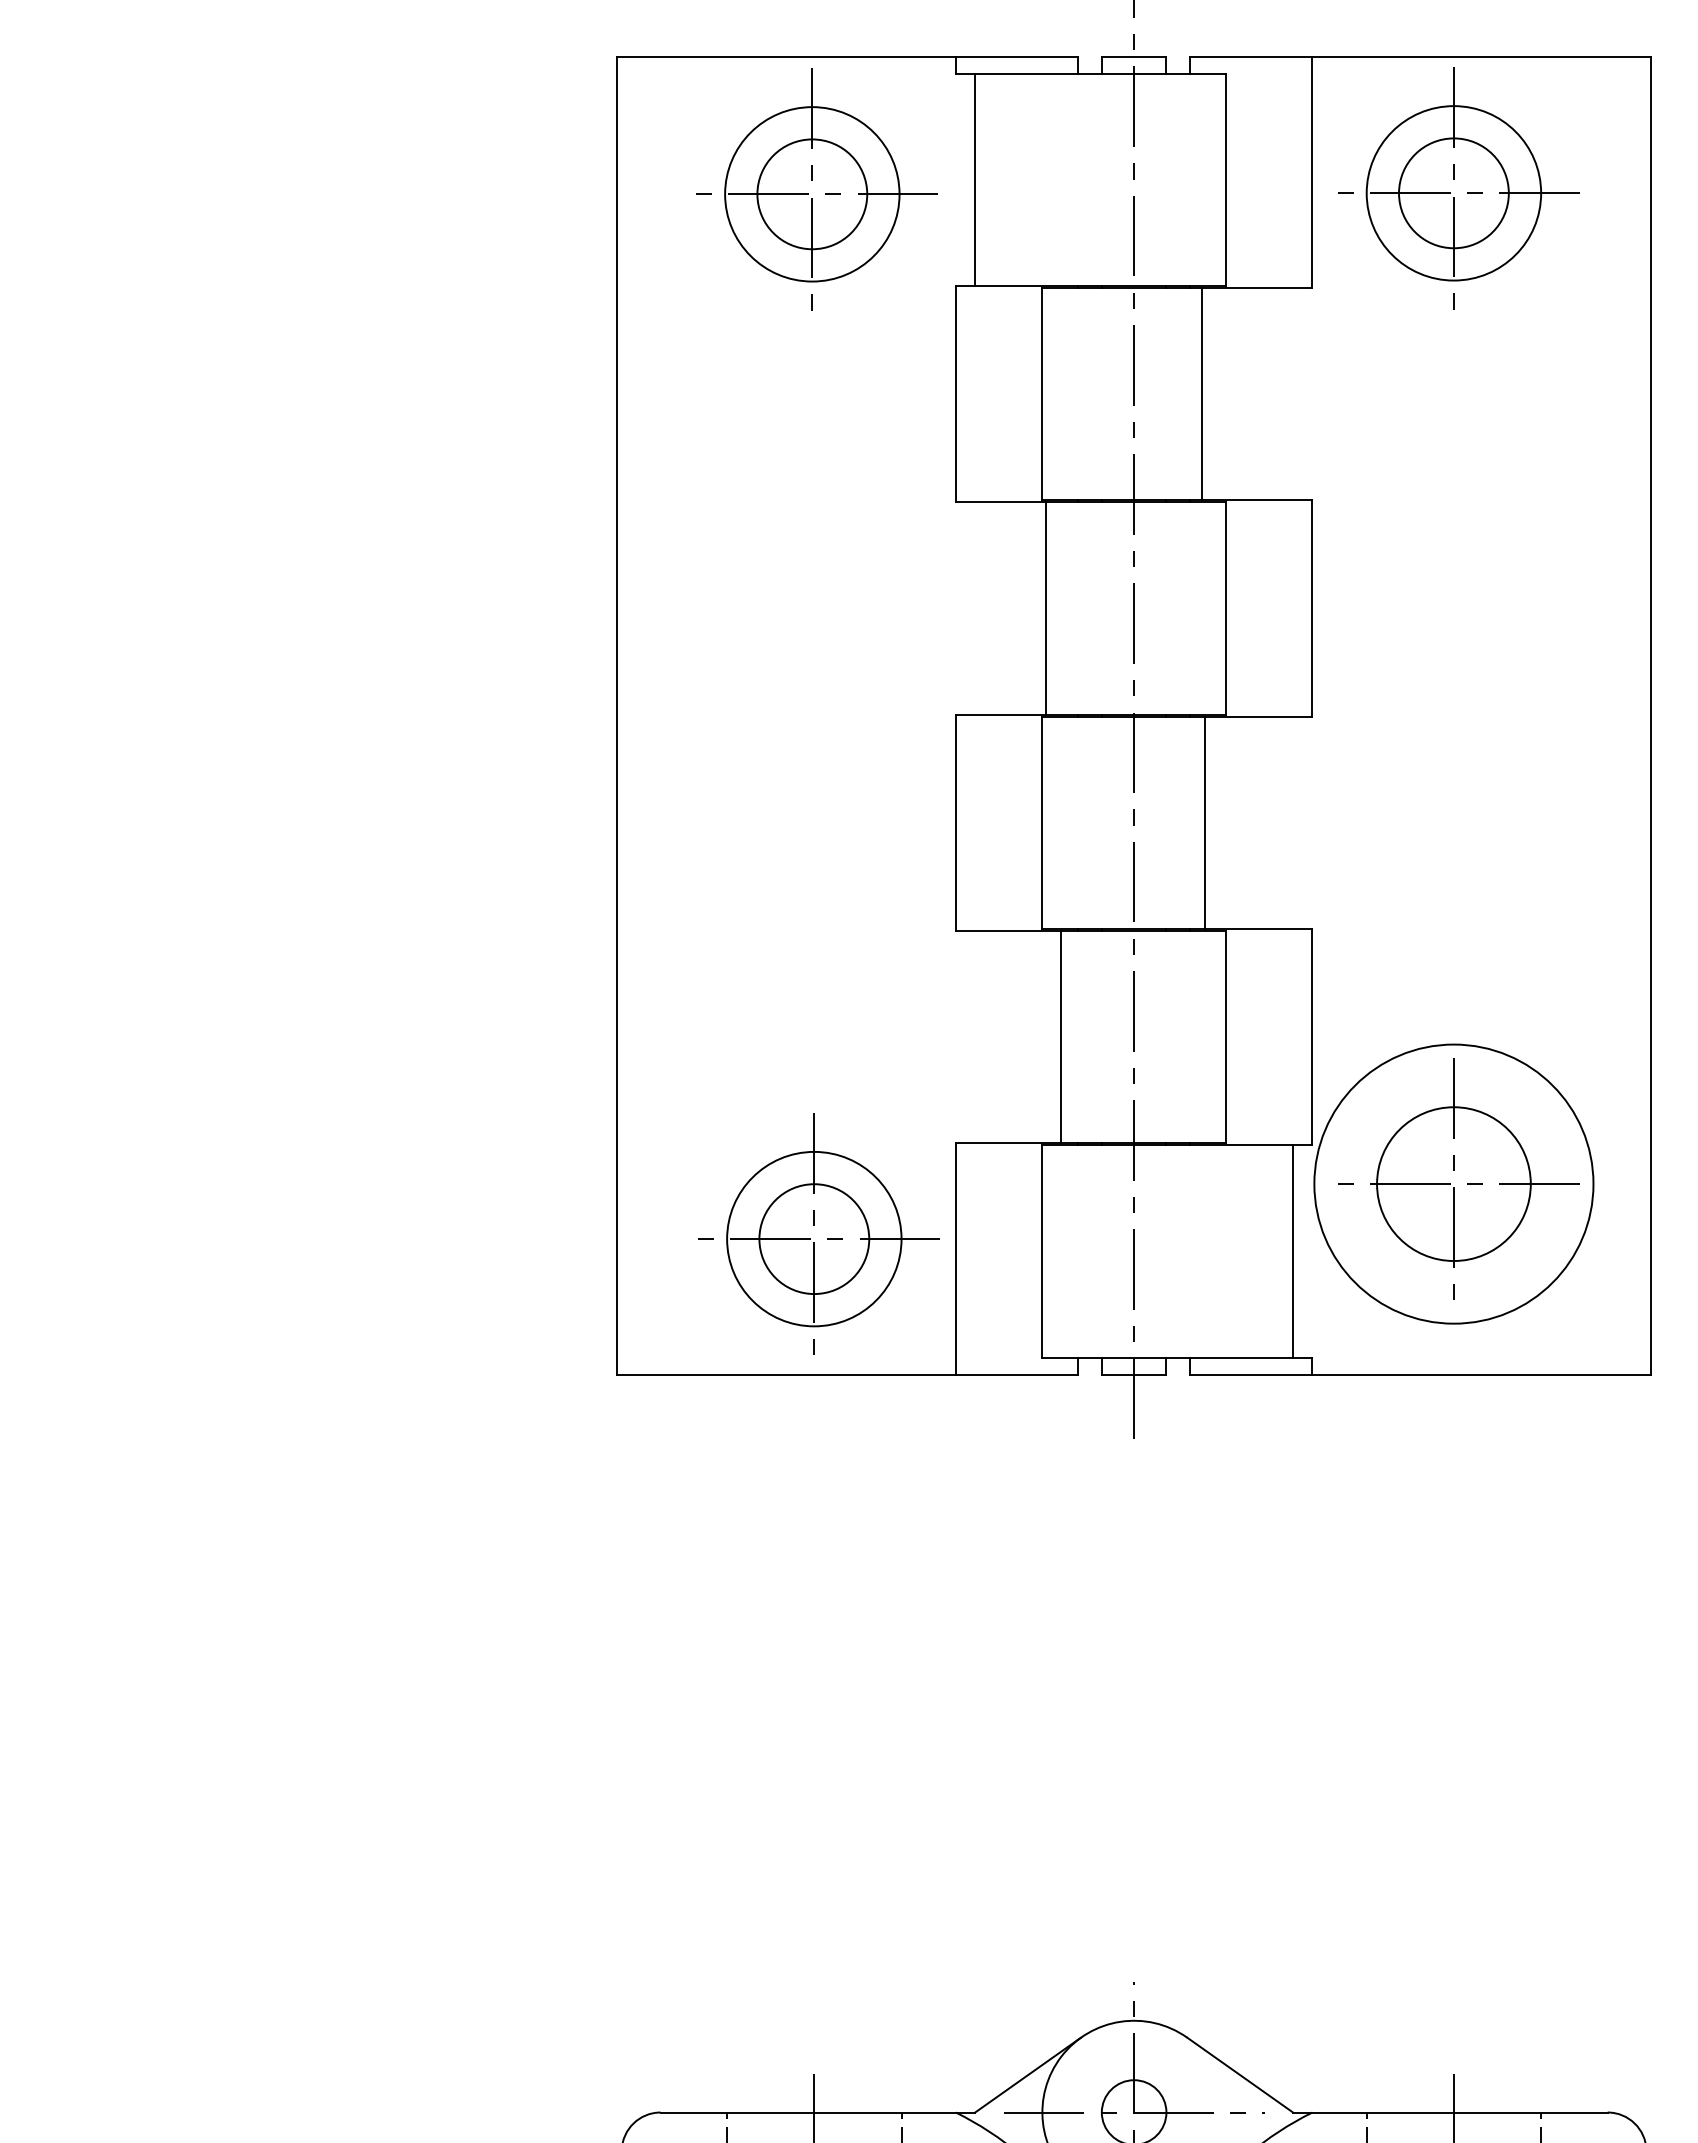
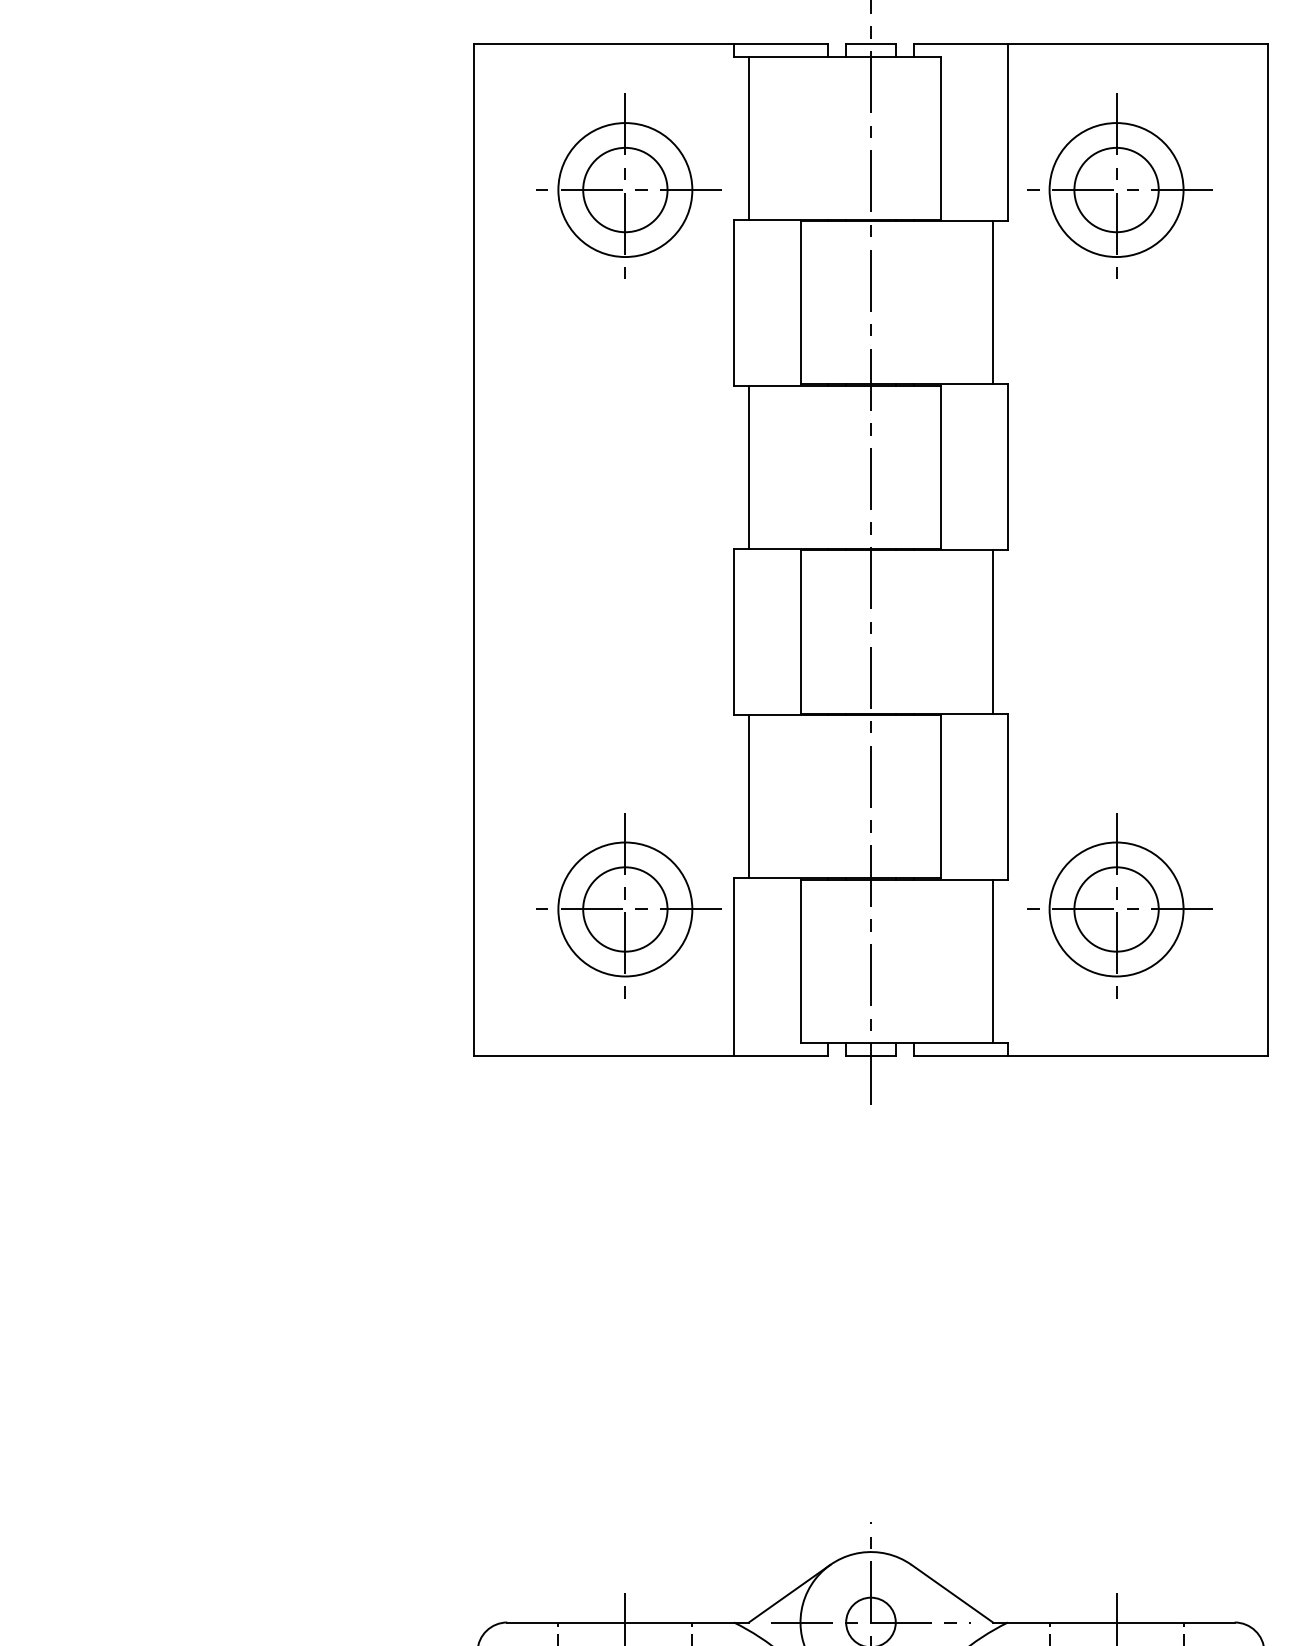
part: (1458, 188) -> (1120, 186), moved
part: (816, 189) -> (628, 186), moved
line: (1202, 394) -> (993, 303), moved
line: (1046, 608) -> (749, 467), moved
line: (1205, 822) -> (993, 631), moved
line: (1061, 1037) -> (749, 796), moved
circle: (1453, 1183) -> (1116, 909), size x0.62
circle: (1453, 1184) -> (1116, 909), size x0.71
part: (818, 1233) -> (628, 905), moved

